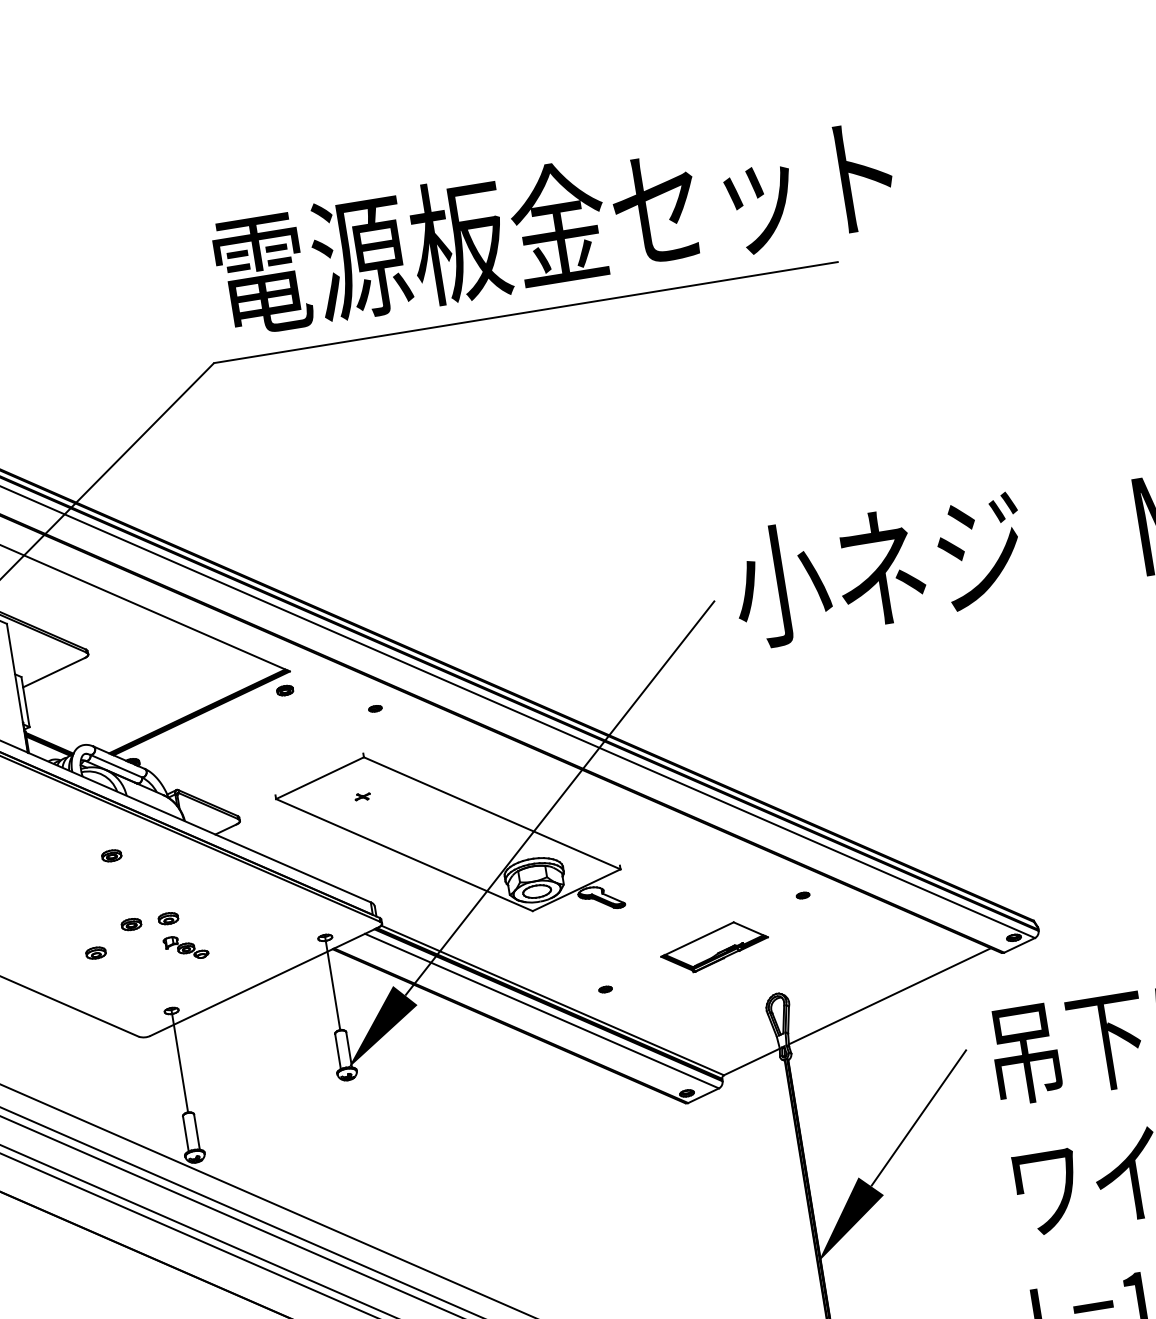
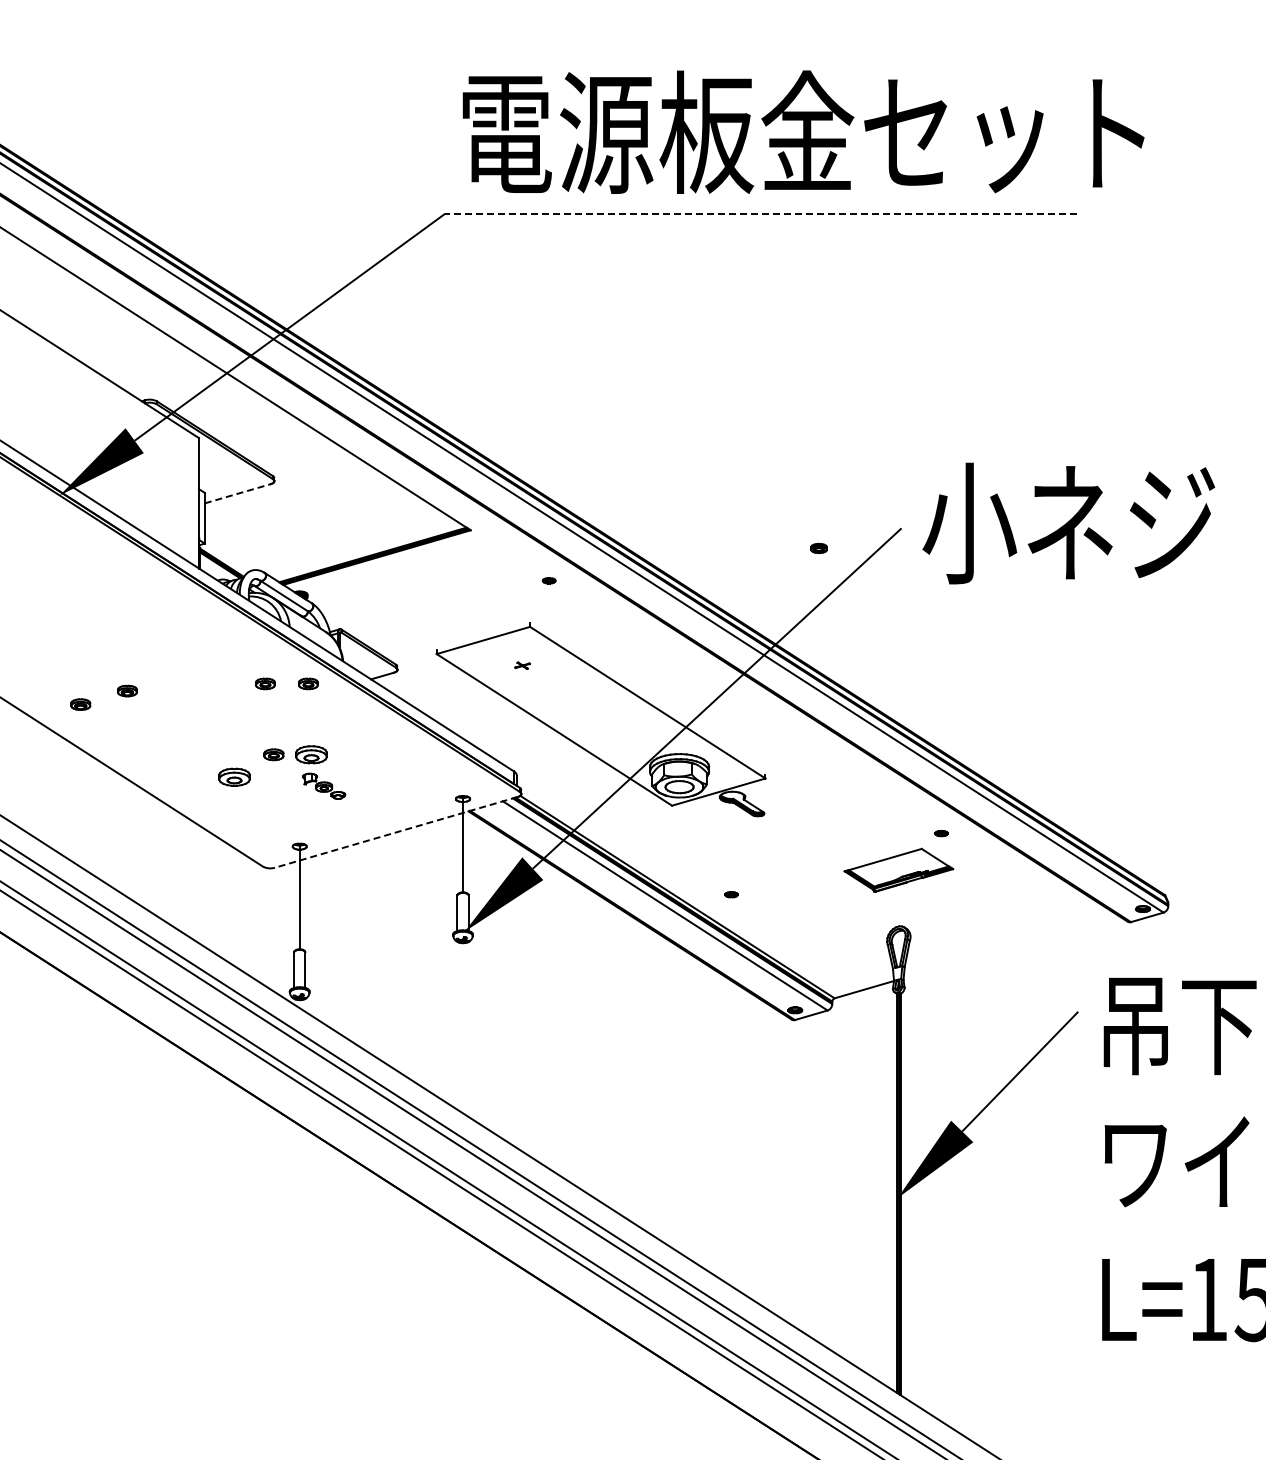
line: (526, 312) -> (761, 213), solid -> dashed
line: (54, 672) -> (238, 493), solid -> dashed
part: (284, 689) -> (818, 547), moved
part: (154, 848) -> (308, 683), added
part: (167, 918) -> (310, 754), size x1.6
part: (714, 946) -> (898, 869), moved
part: (95, 953) -> (233, 777), size x1.6
line: (263, 981) -> (395, 832), solid -> dashed
line: (889, 995) -> (1010, 946), removed

